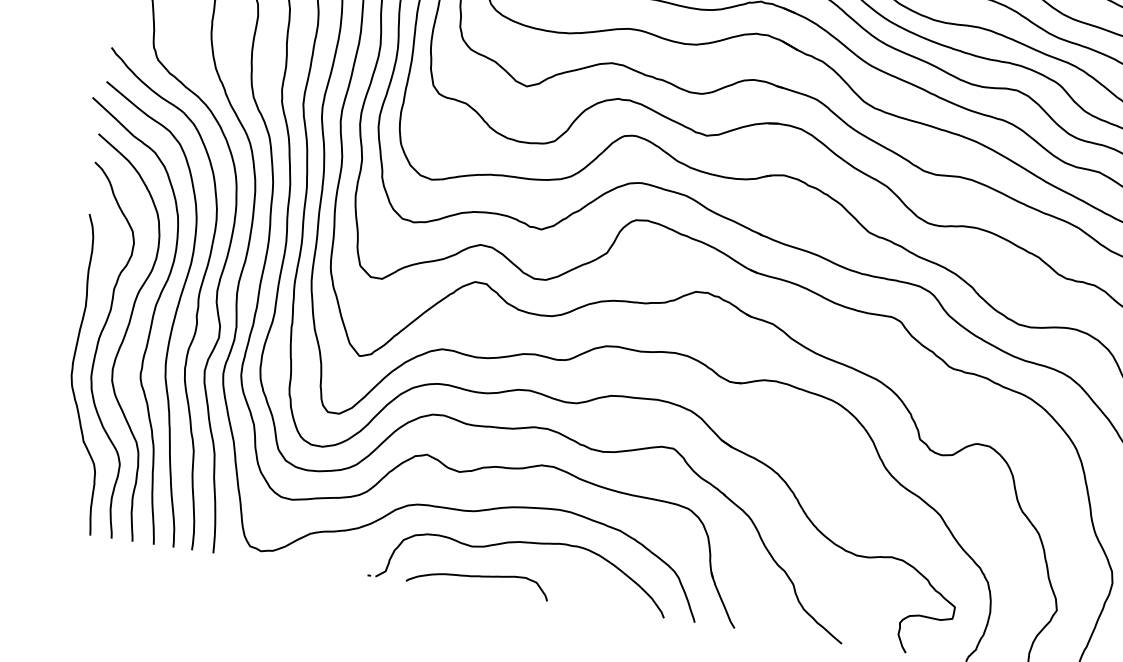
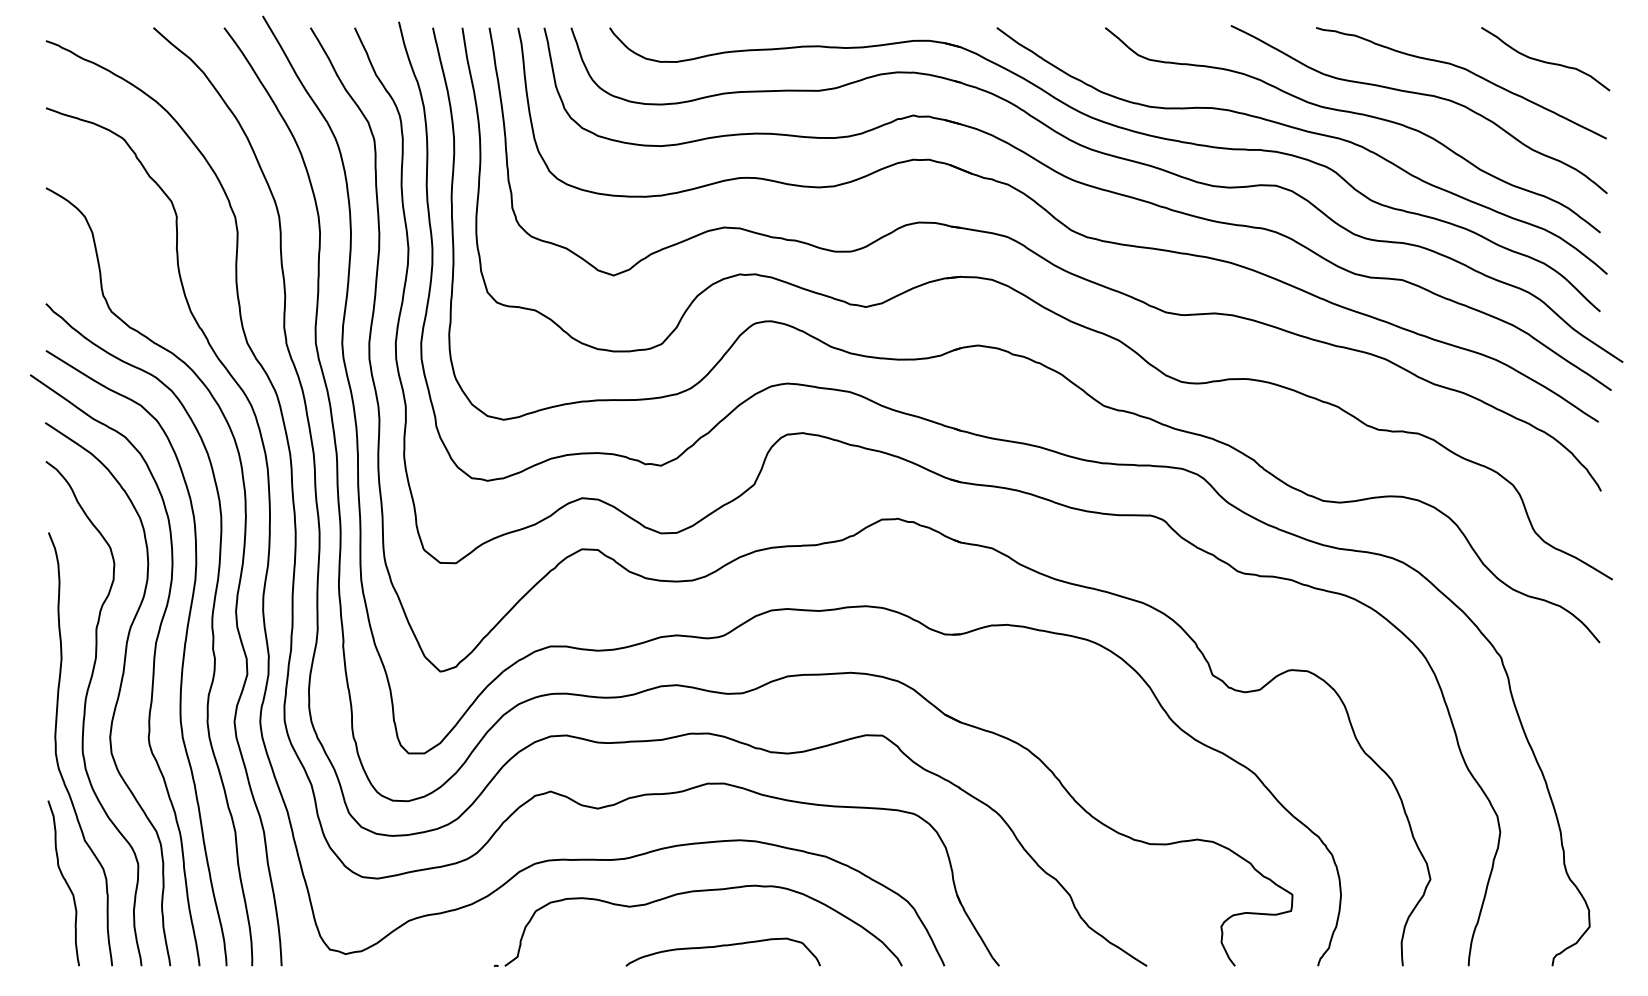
curve: (64, 469) -> (64, 881), added
curve: (478, 576) -> (722, 946), moved

